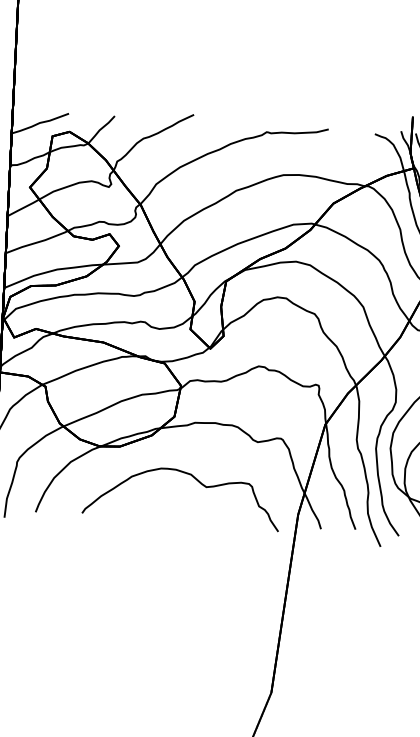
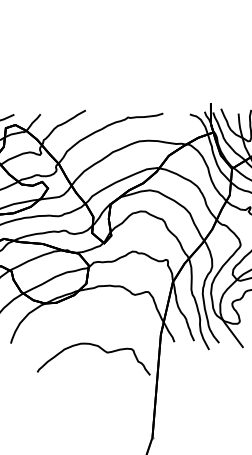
part: (193, 479) -> (99, 348), moved

